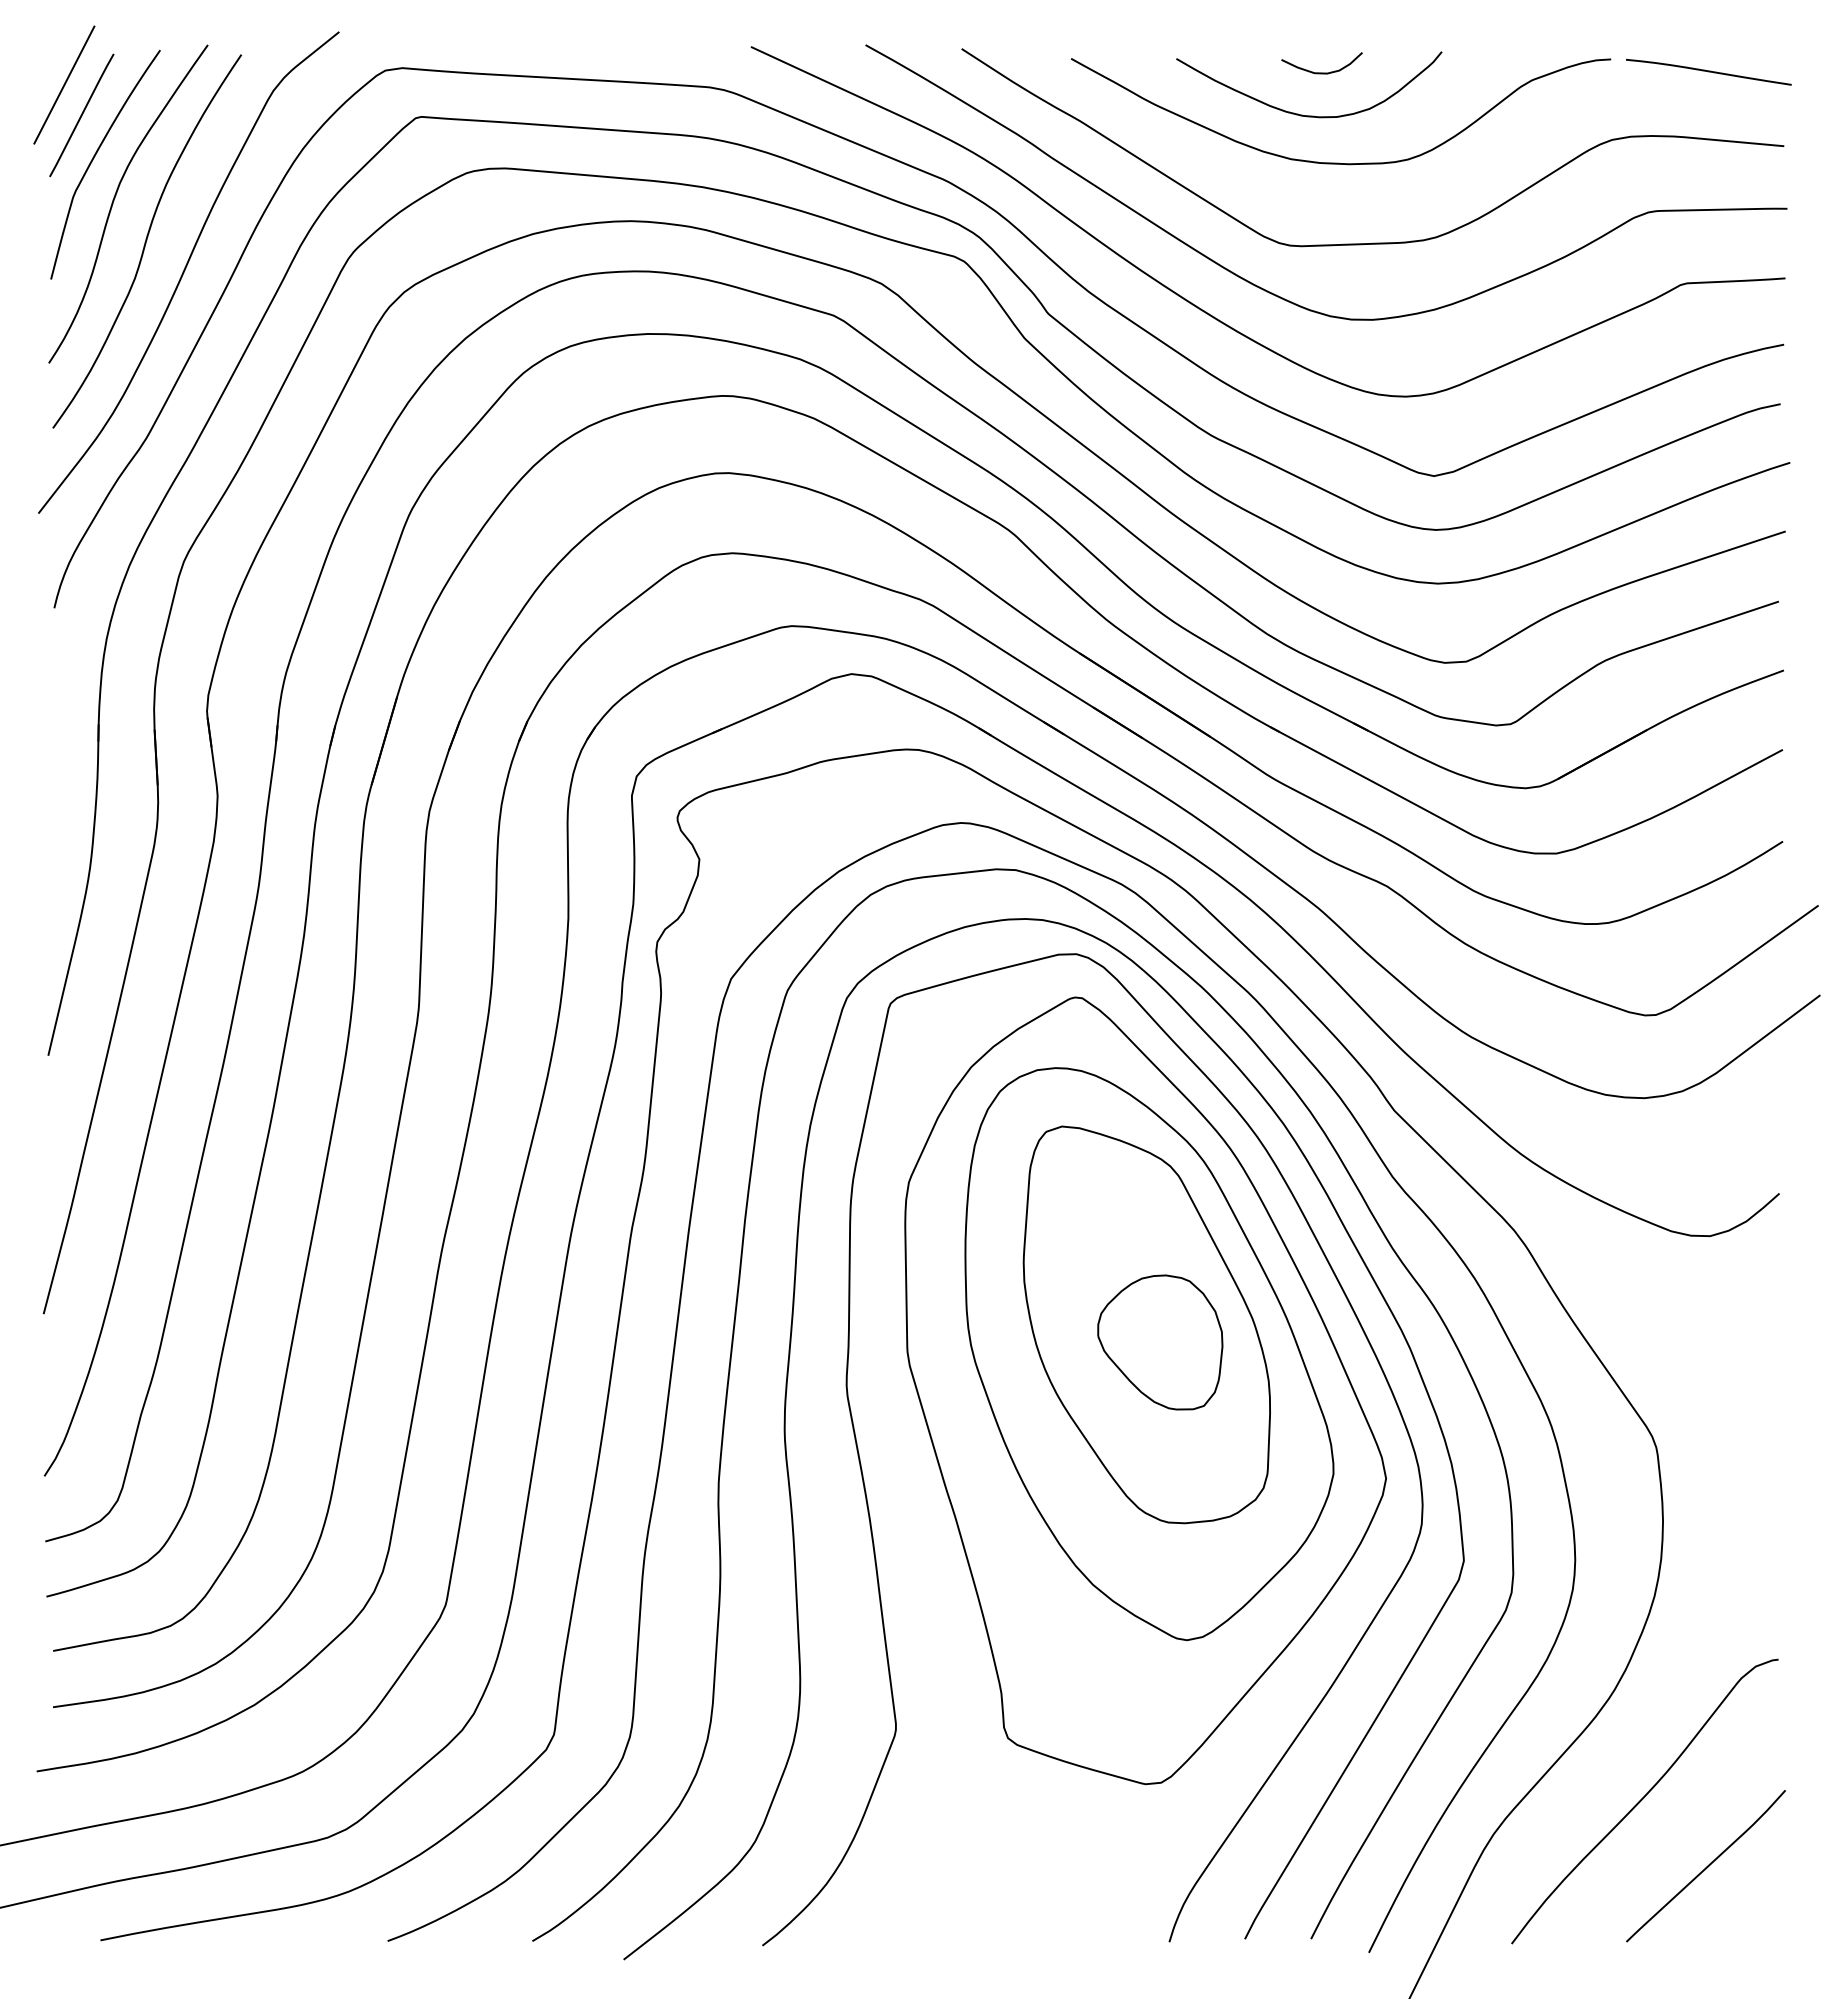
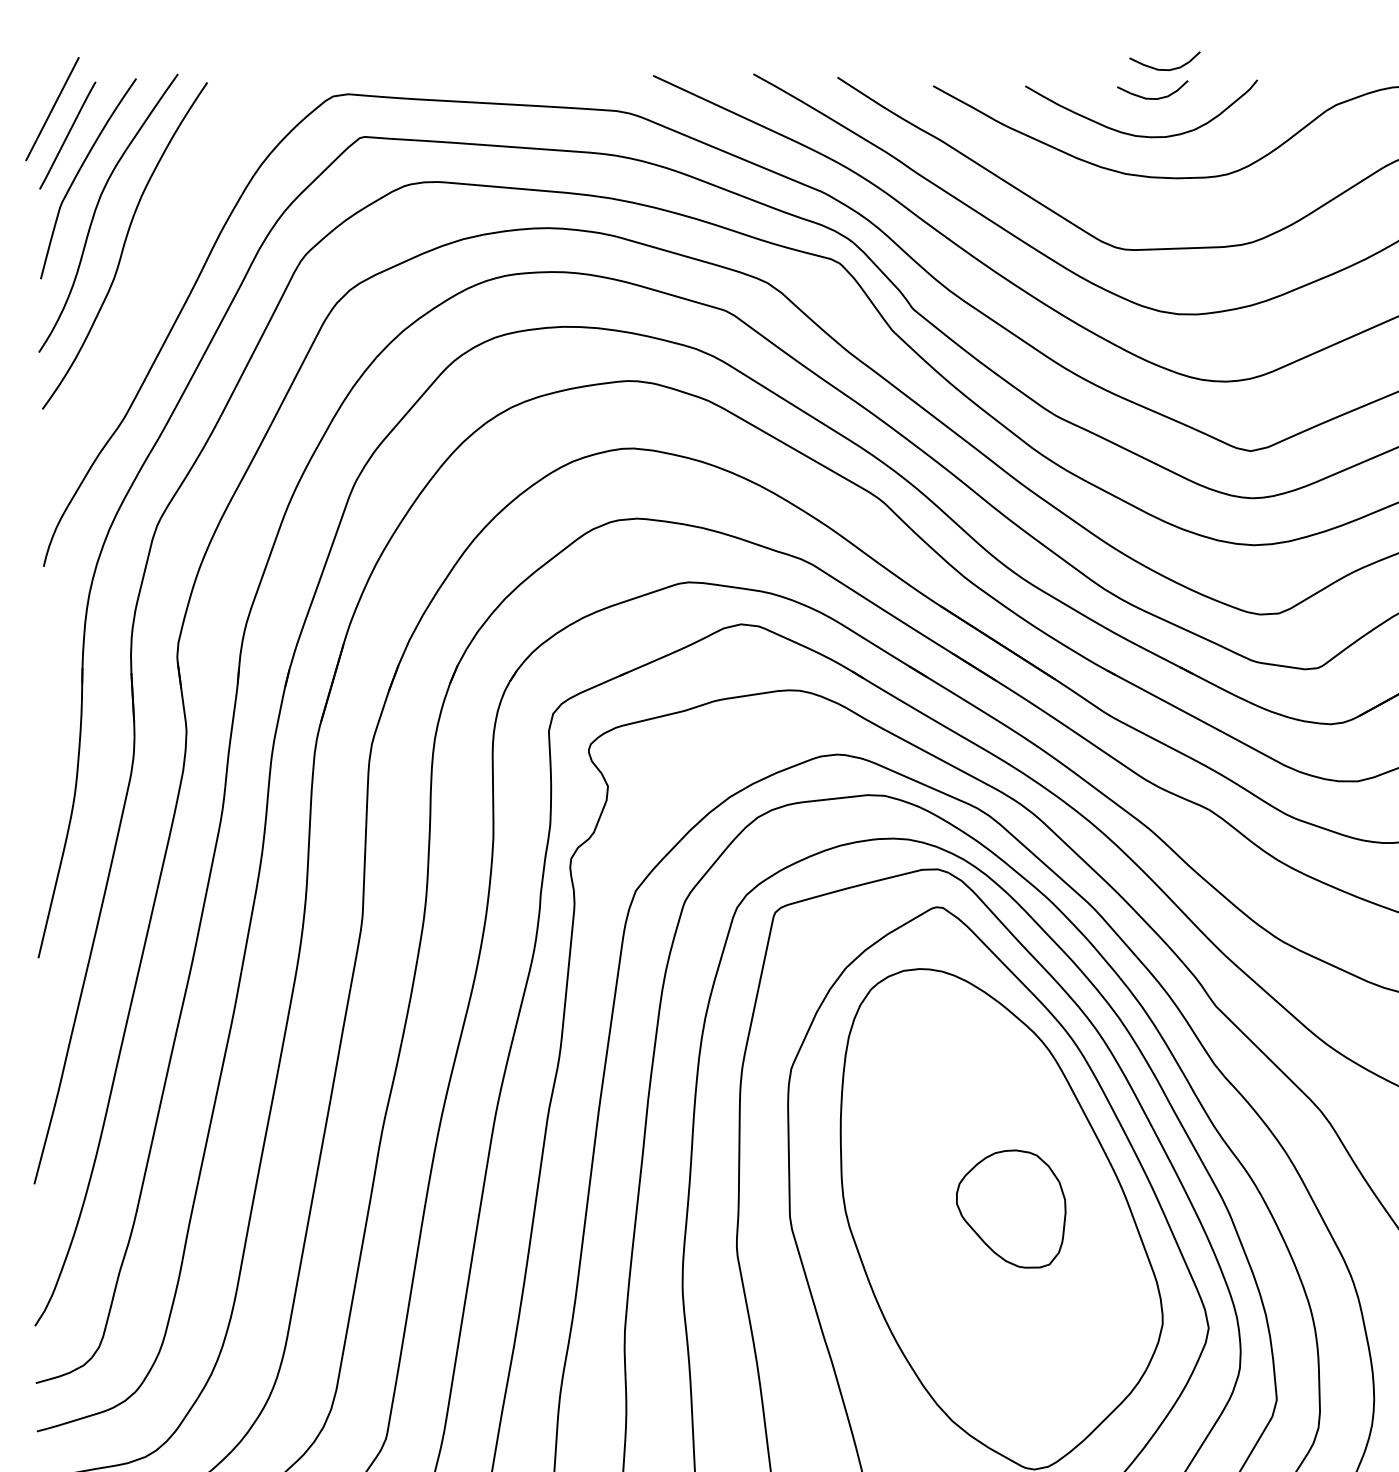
curve: (1335, 39) -> (1164, 69), added
curve: (185, 270) -> (158, 271), removed
part: (1146, 1324) -> (999, 1193), removed

